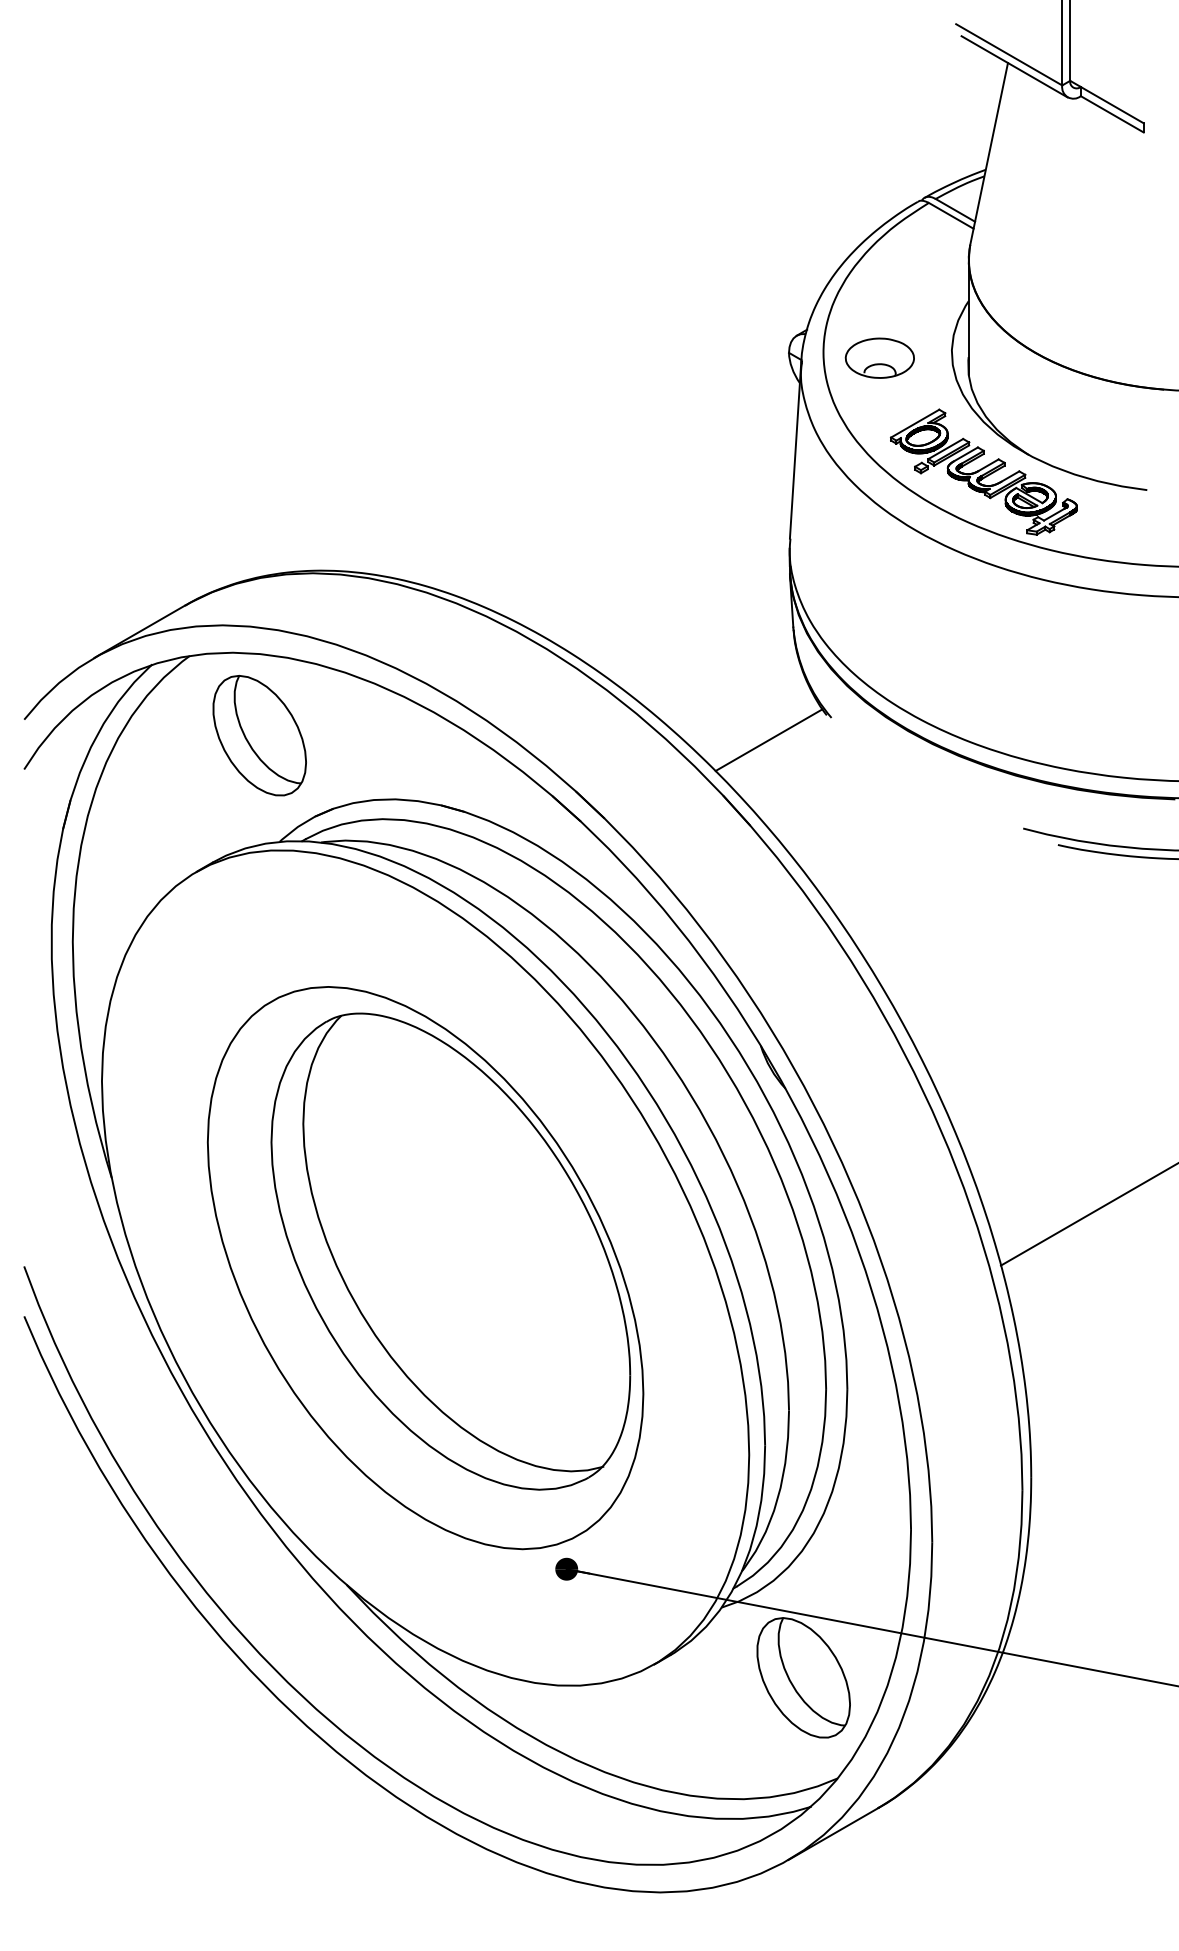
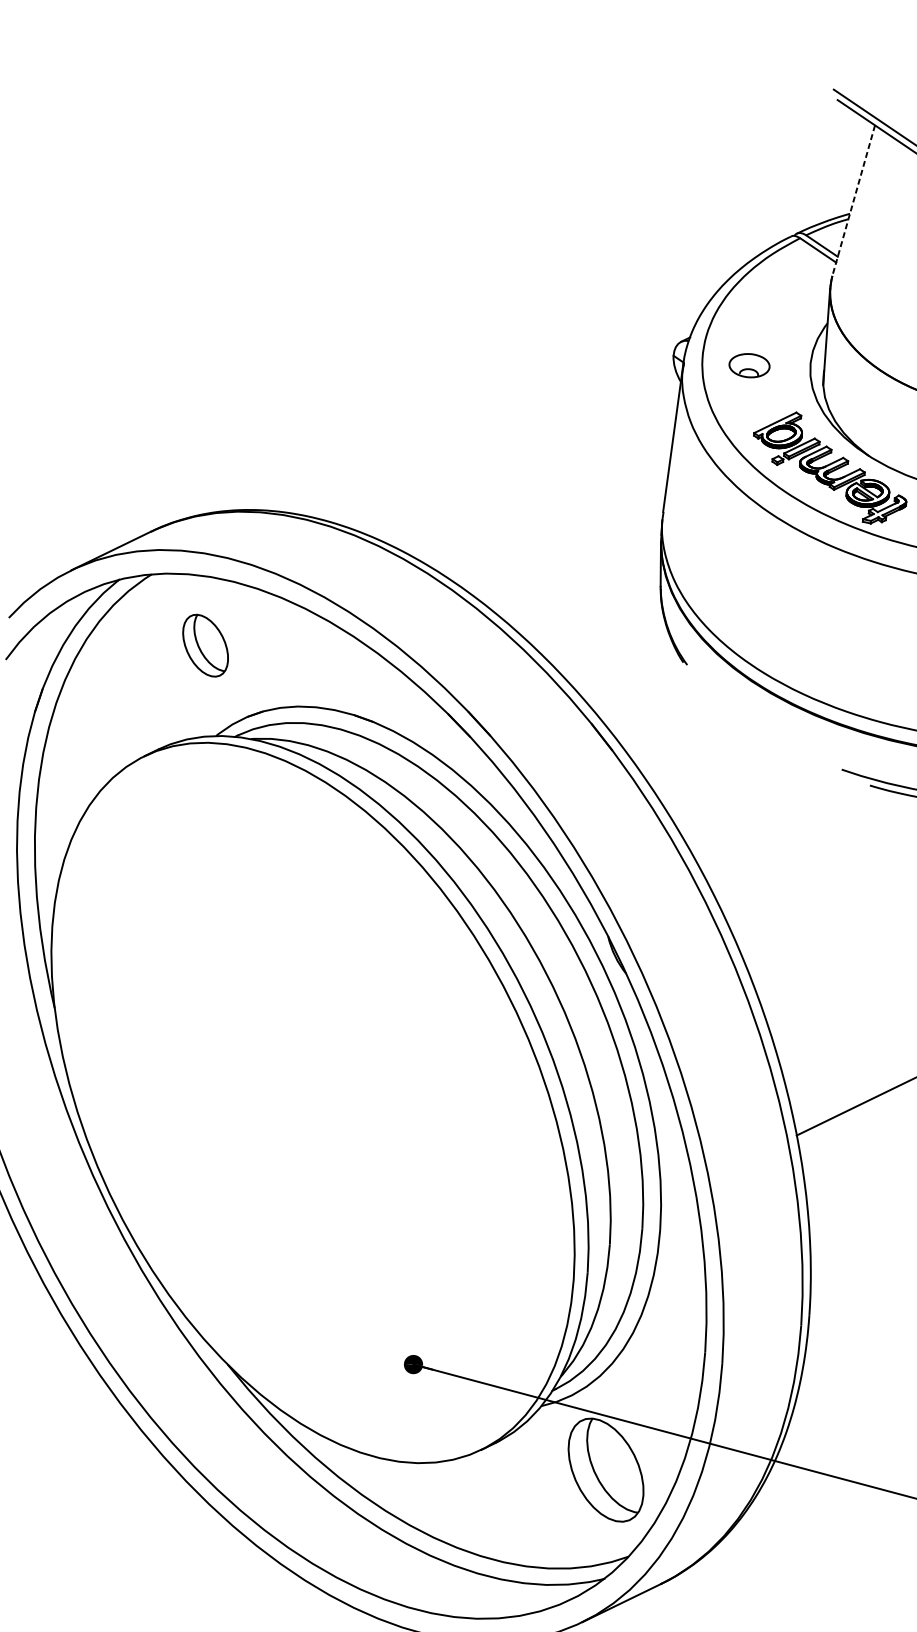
line: (989, 153) -> (854, 200), solid -> dashed
part: (879, 357) -> (749, 365), size x0.7
part: (259, 735) -> (205, 645), size x0.6
line: (768, 740) -> (632, 680), removed
part: (425, 1268) -> (312, 1103), removed

